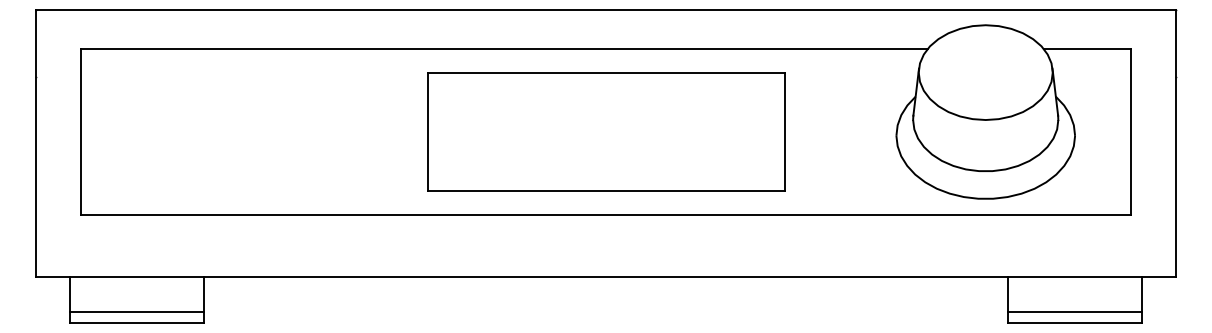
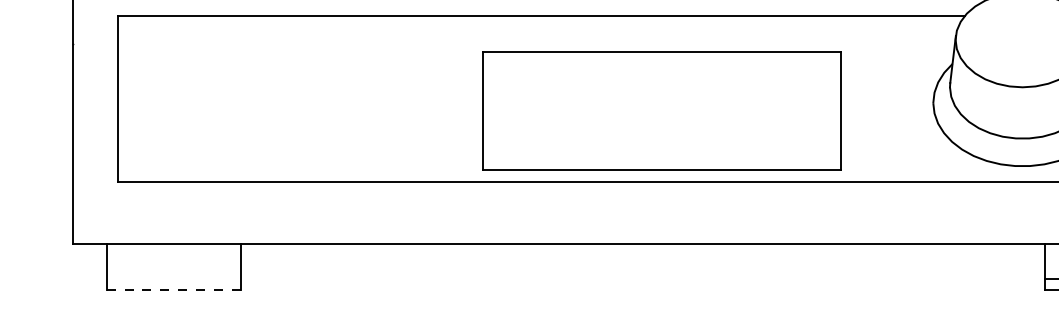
part: (606, 131) -> (662, 110), moved
line: (136, 311) -> (173, 278), removed
line: (137, 322) -> (174, 289), solid -> dashed

